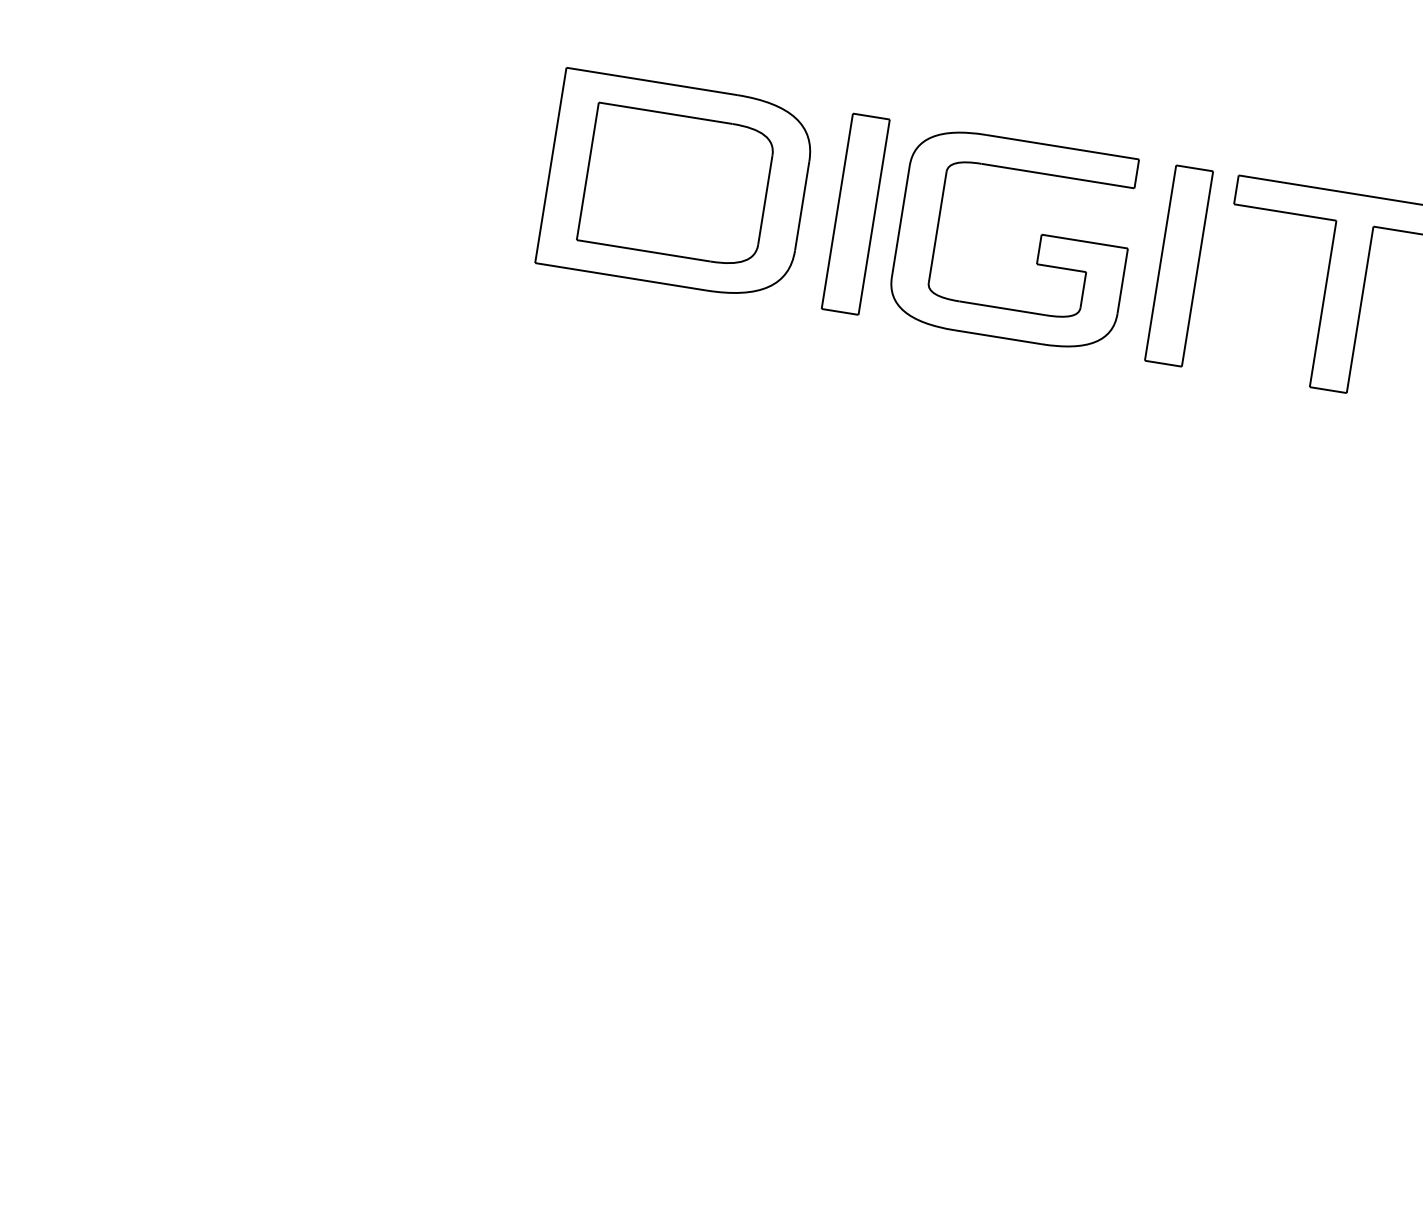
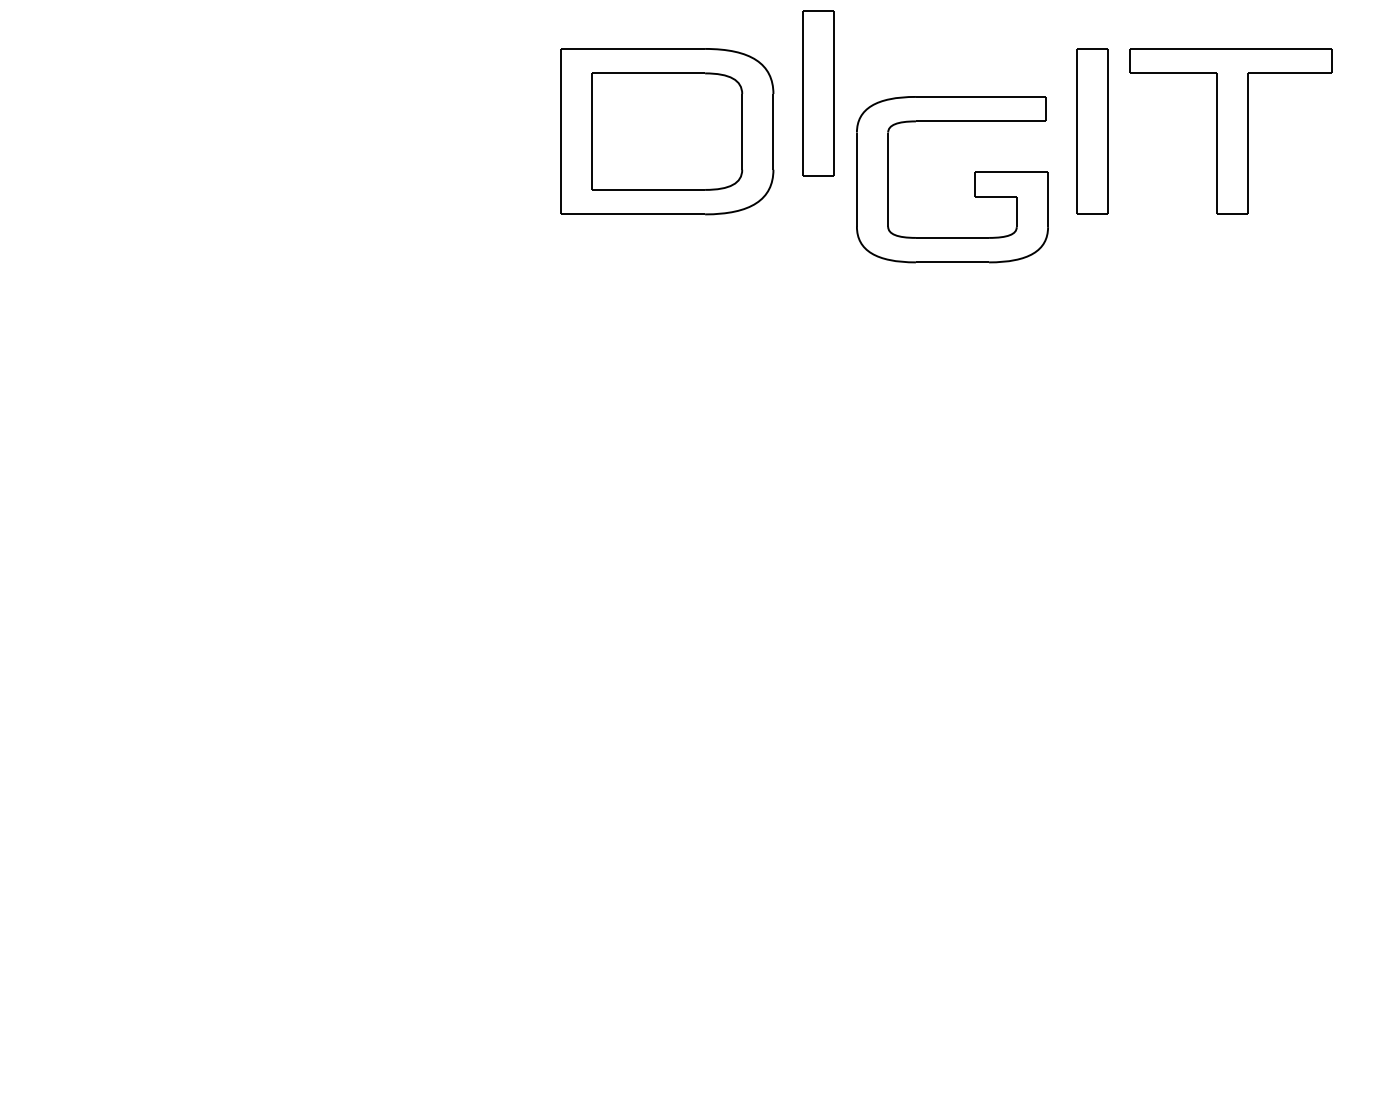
part: (855, 214) -> (818, 93), moved
part: (1039, 243) -> (974, 179), moved

